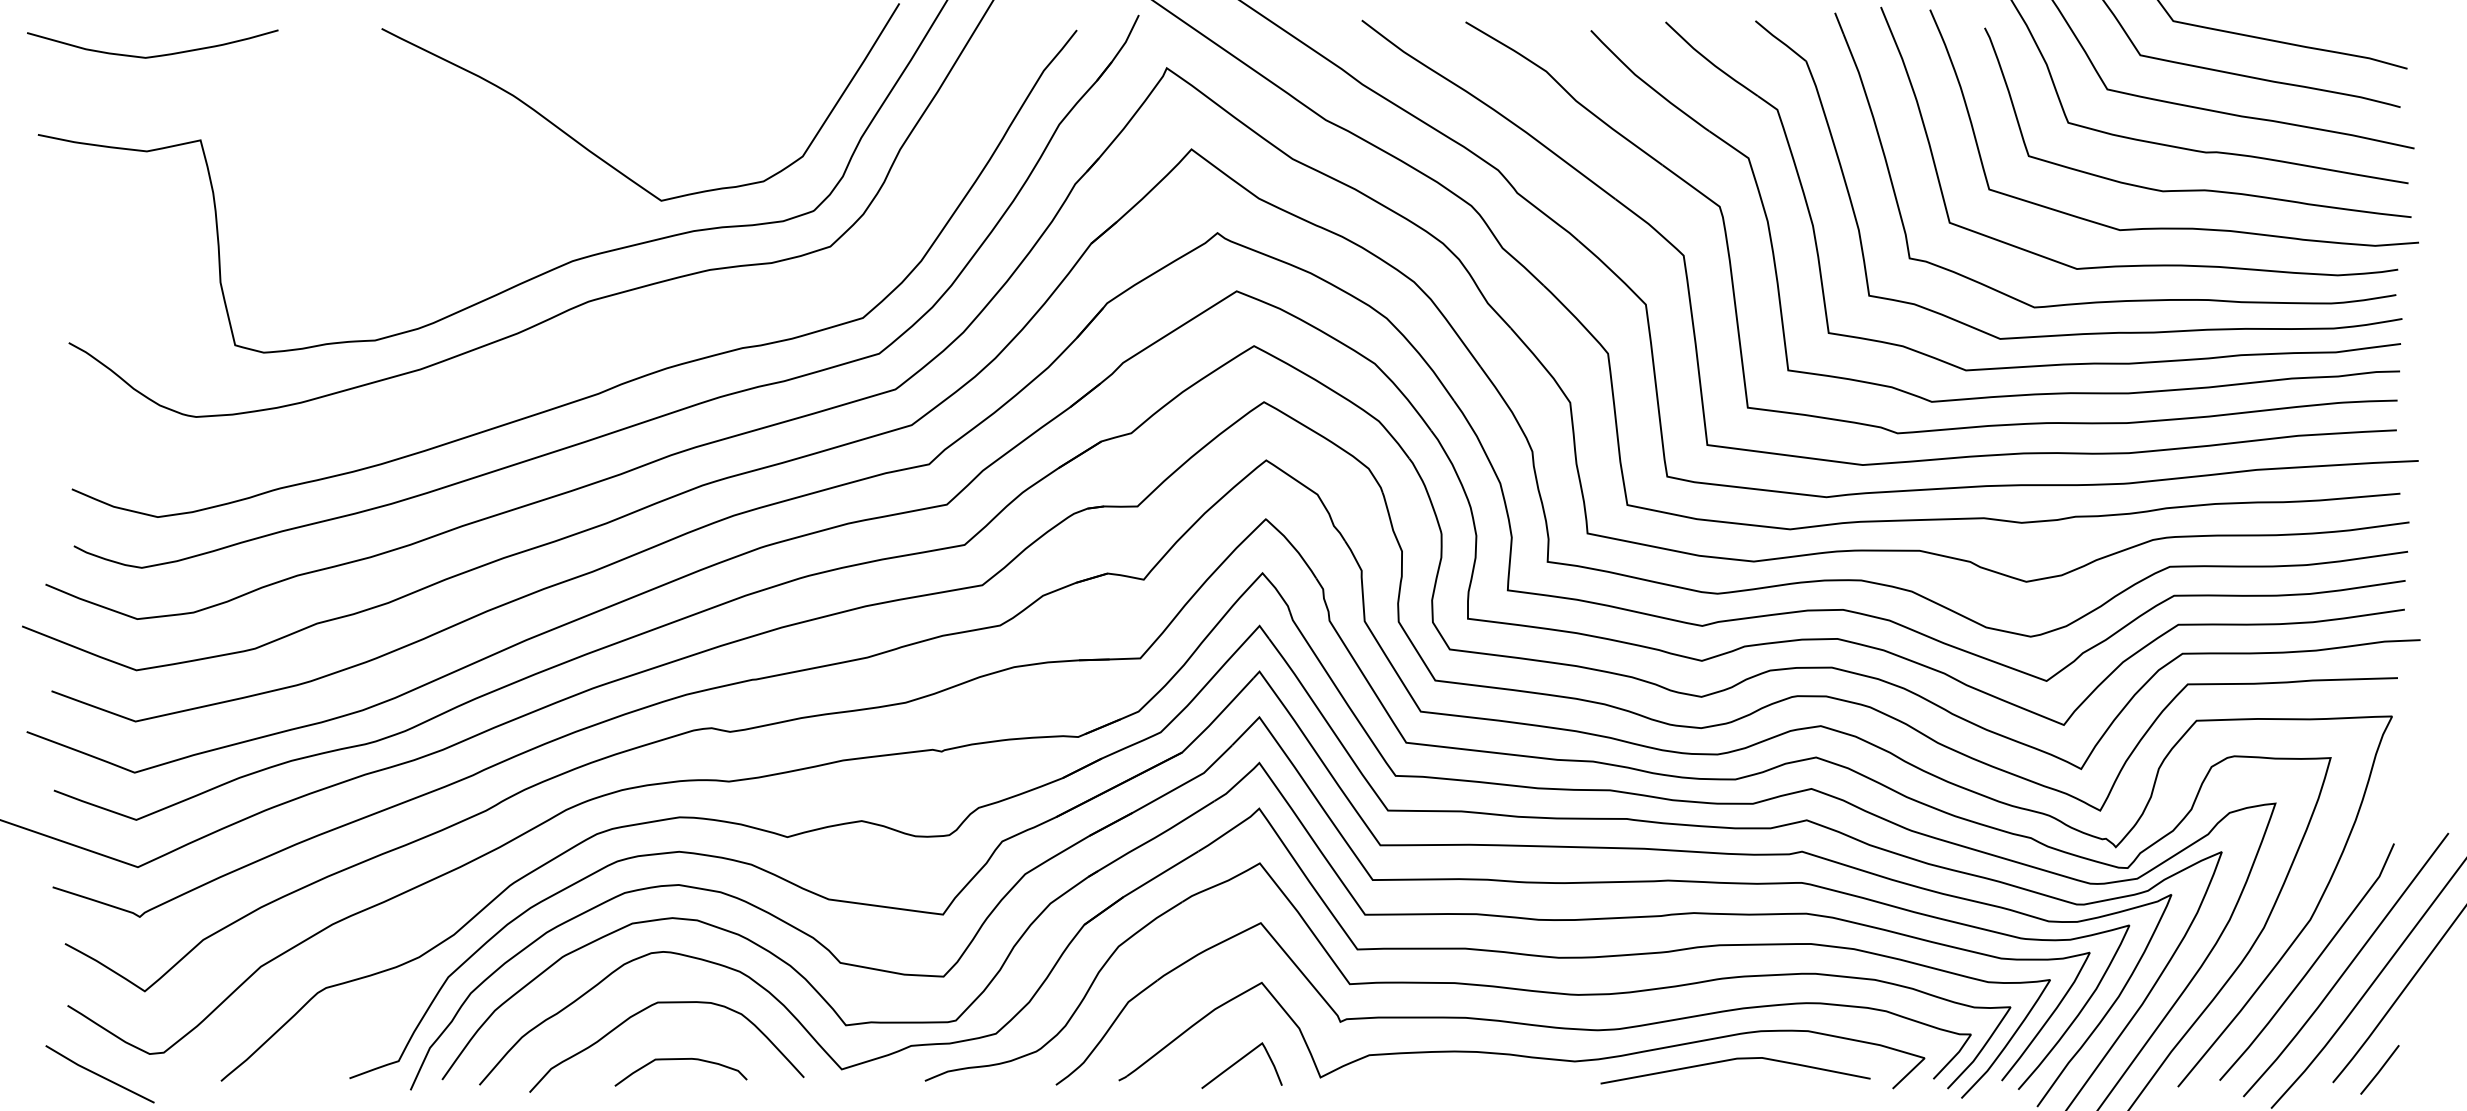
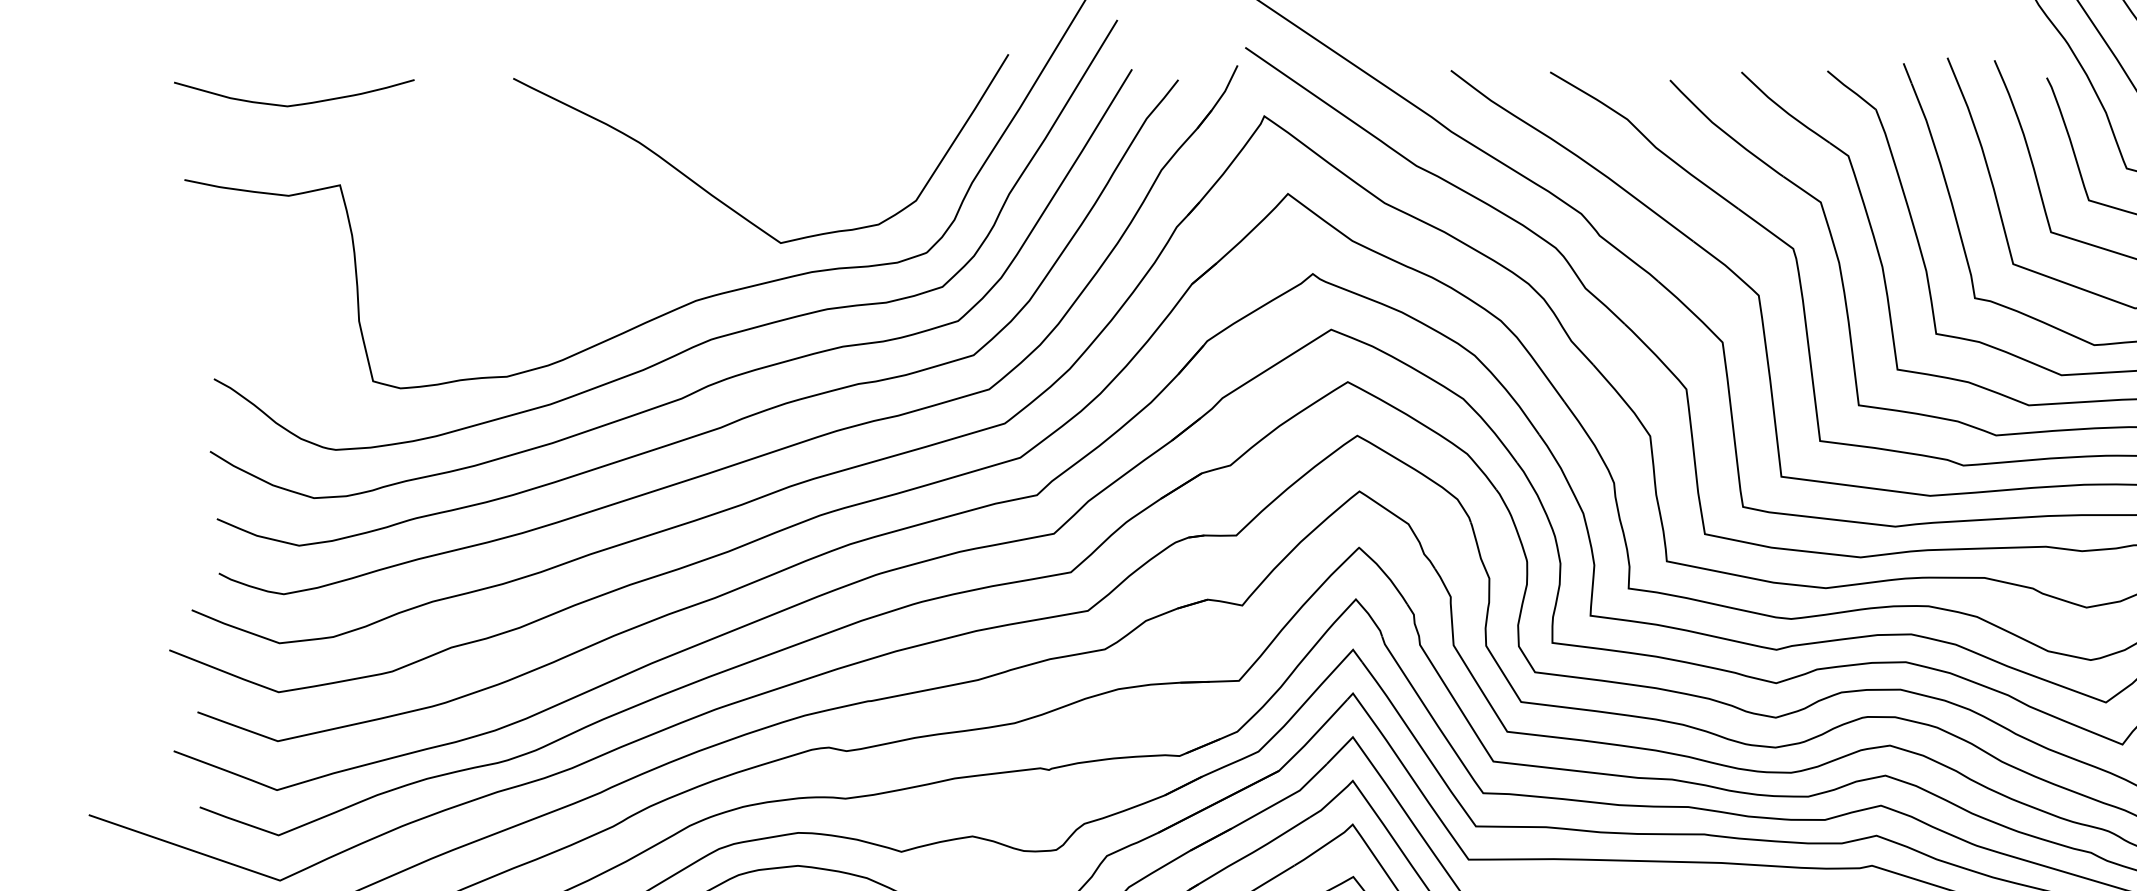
curve: (586, 348) -> (709, 384), added

